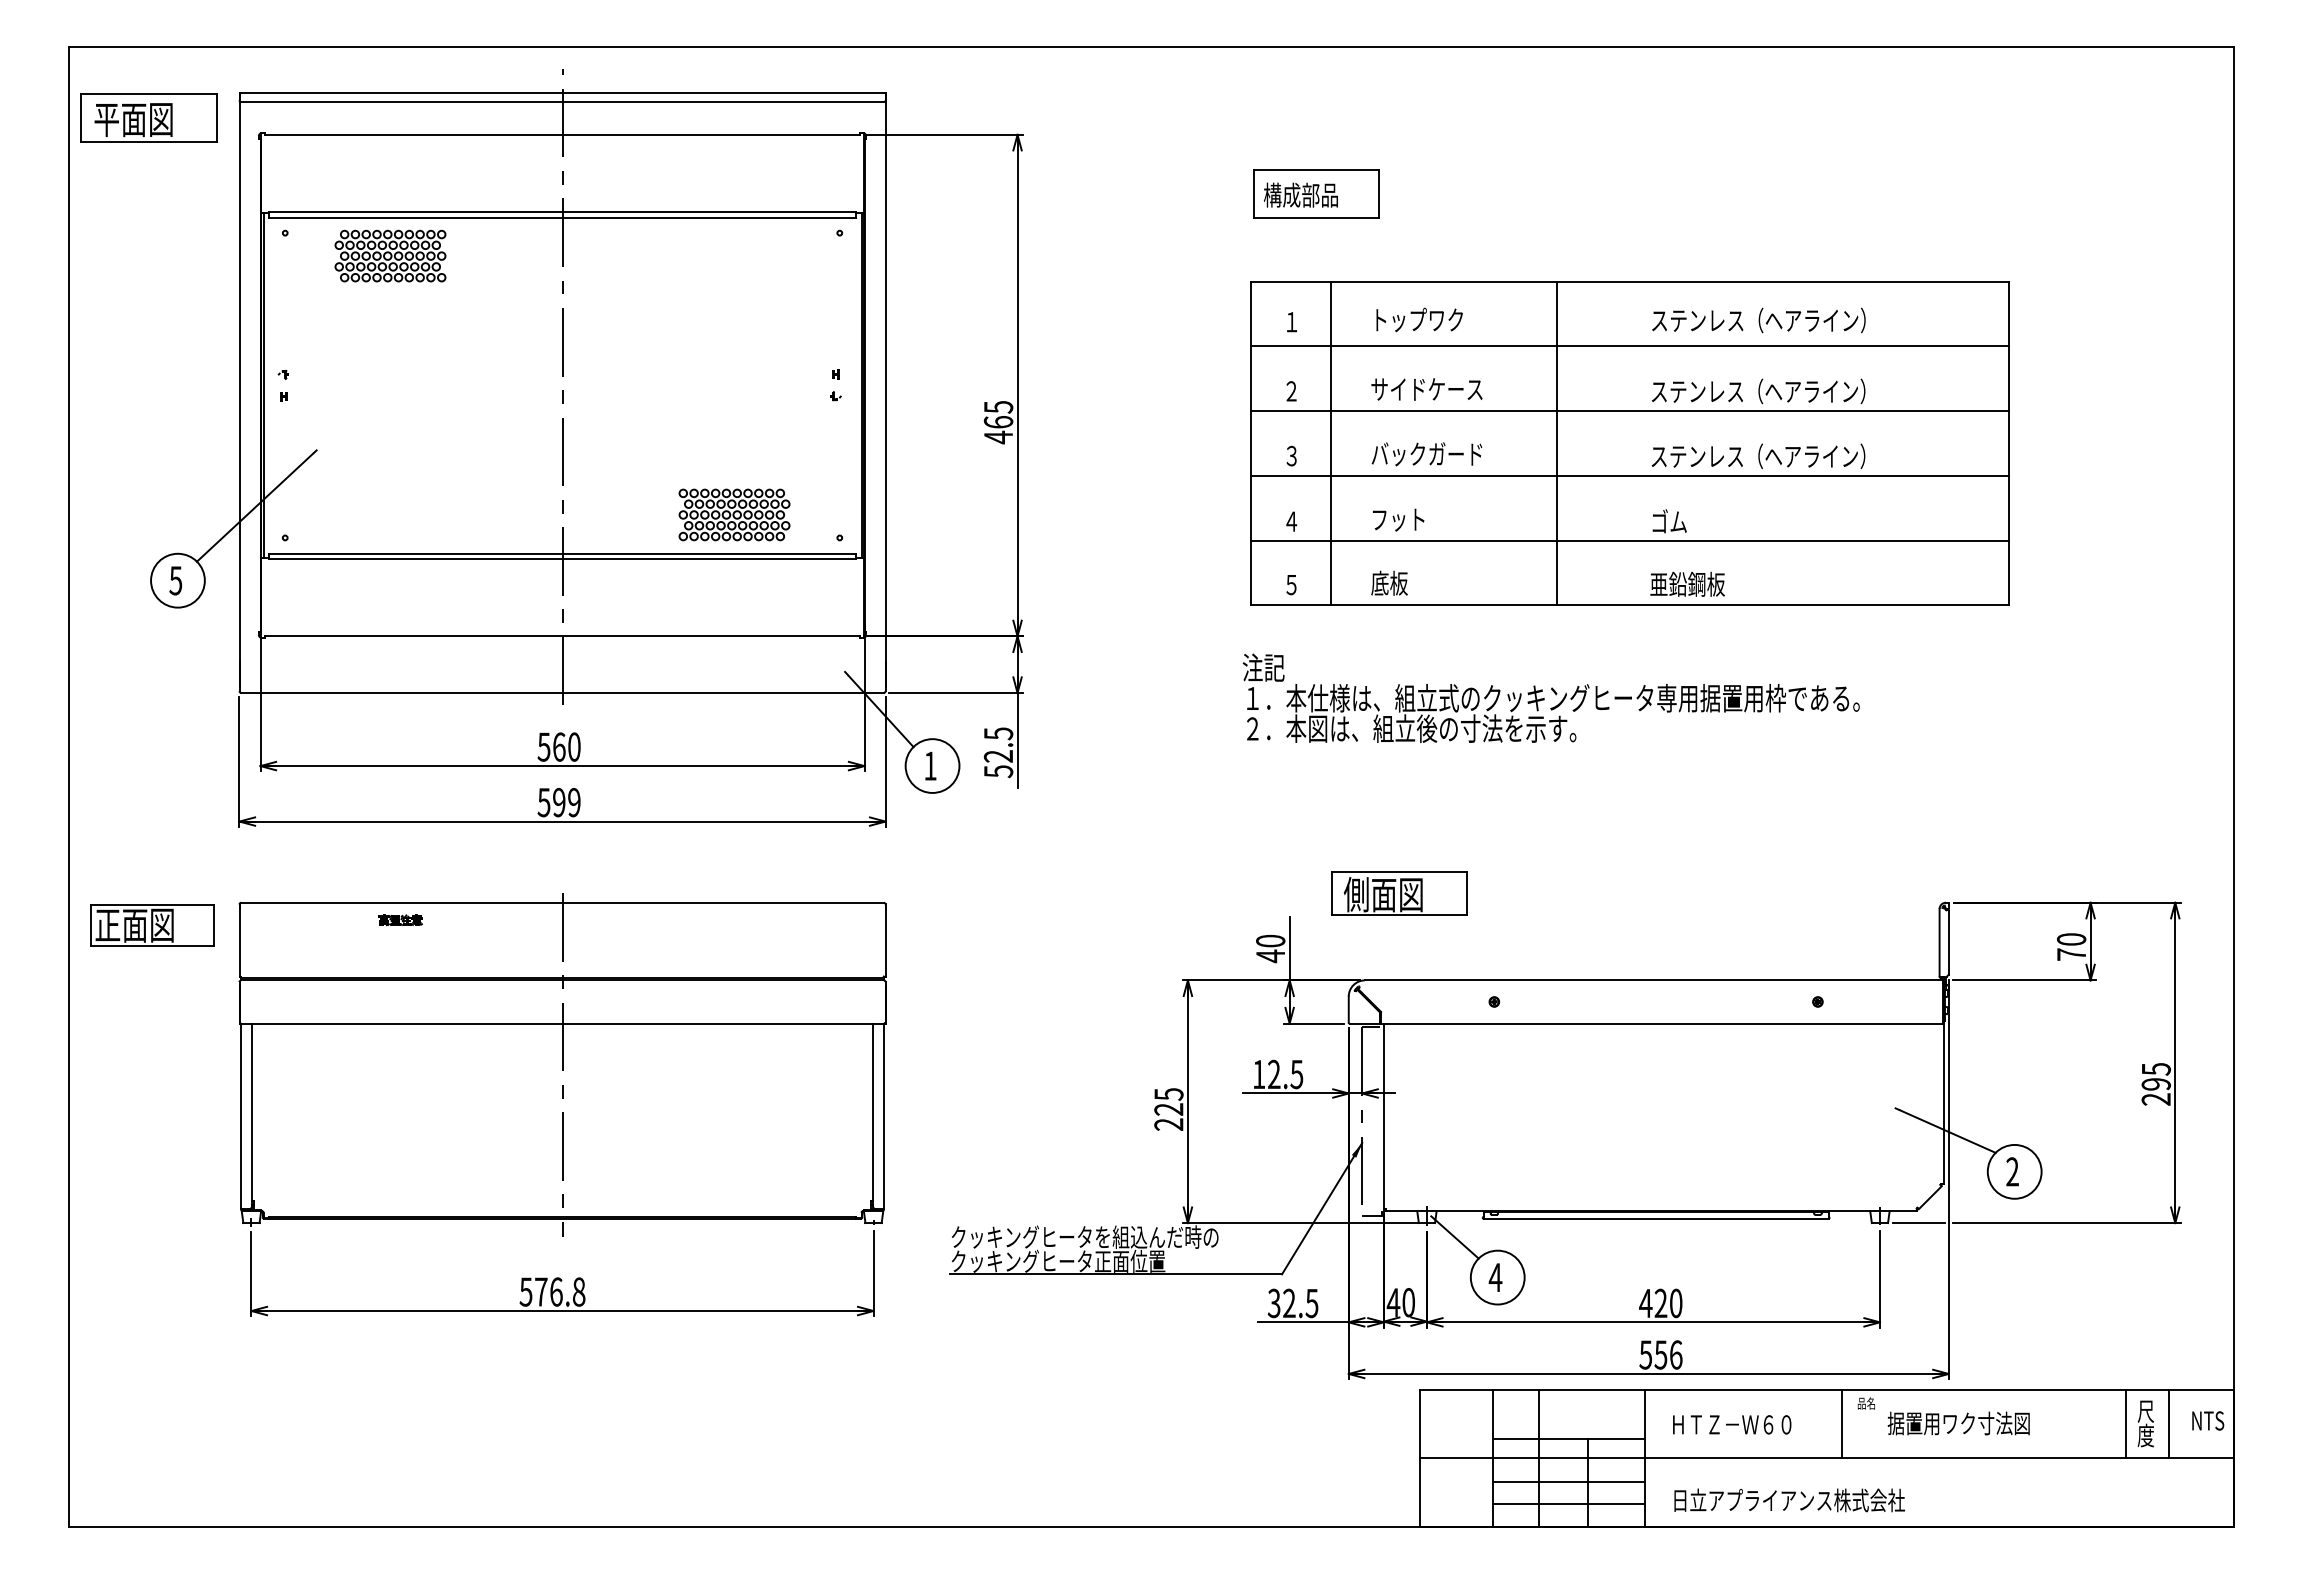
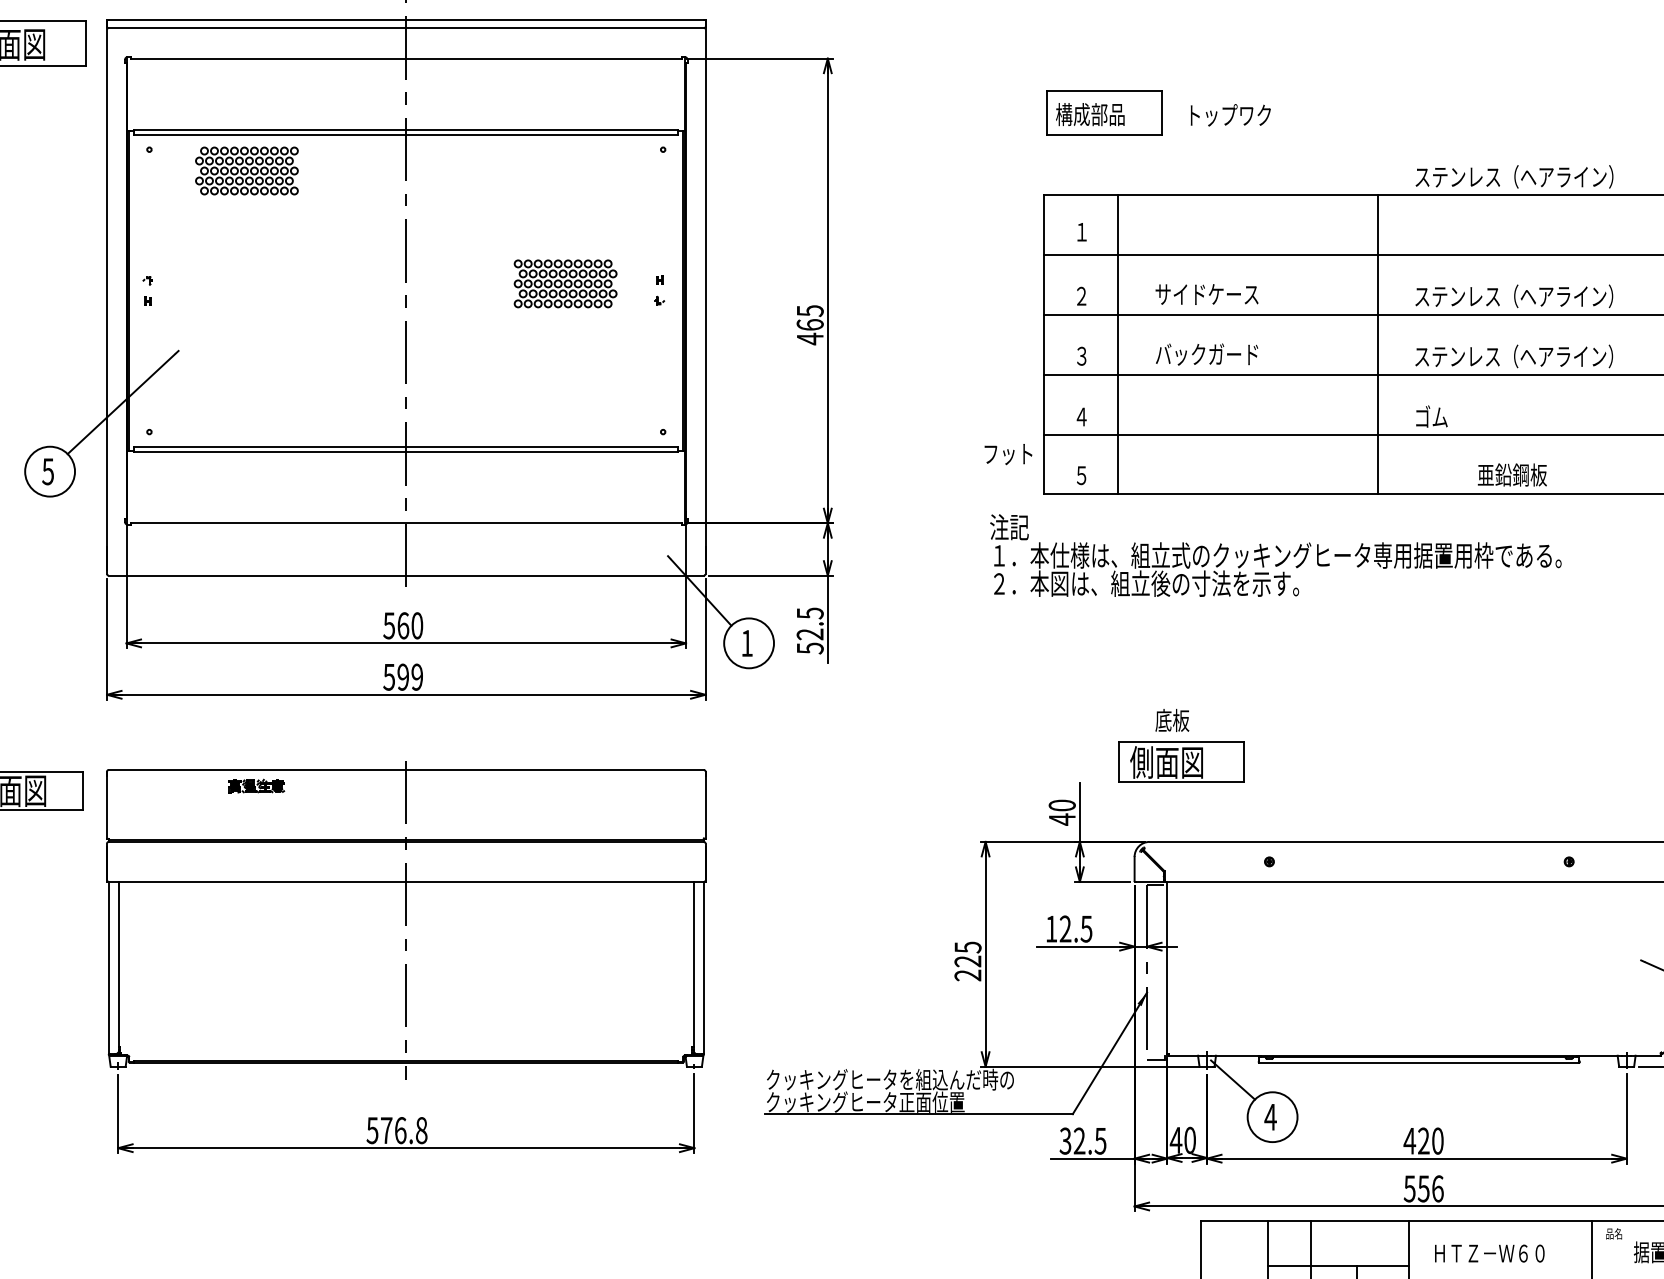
text: (1419, 319) -> (1230, 114), moved
text: (1758, 320) -> (1514, 176), moved
line: (1557, 443) -> (1378, 344), moved
part: (734, 514) -> (565, 283), moved
text: (1398, 519) -> (1008, 453), moved
text: (1389, 582) -> (1172, 719), moved
text: (1687, 583) -> (1512, 474), moved
text: (1550, 697) -> (1275, 554), moved
part: (400, 920) -> (256, 786), size x1.4

